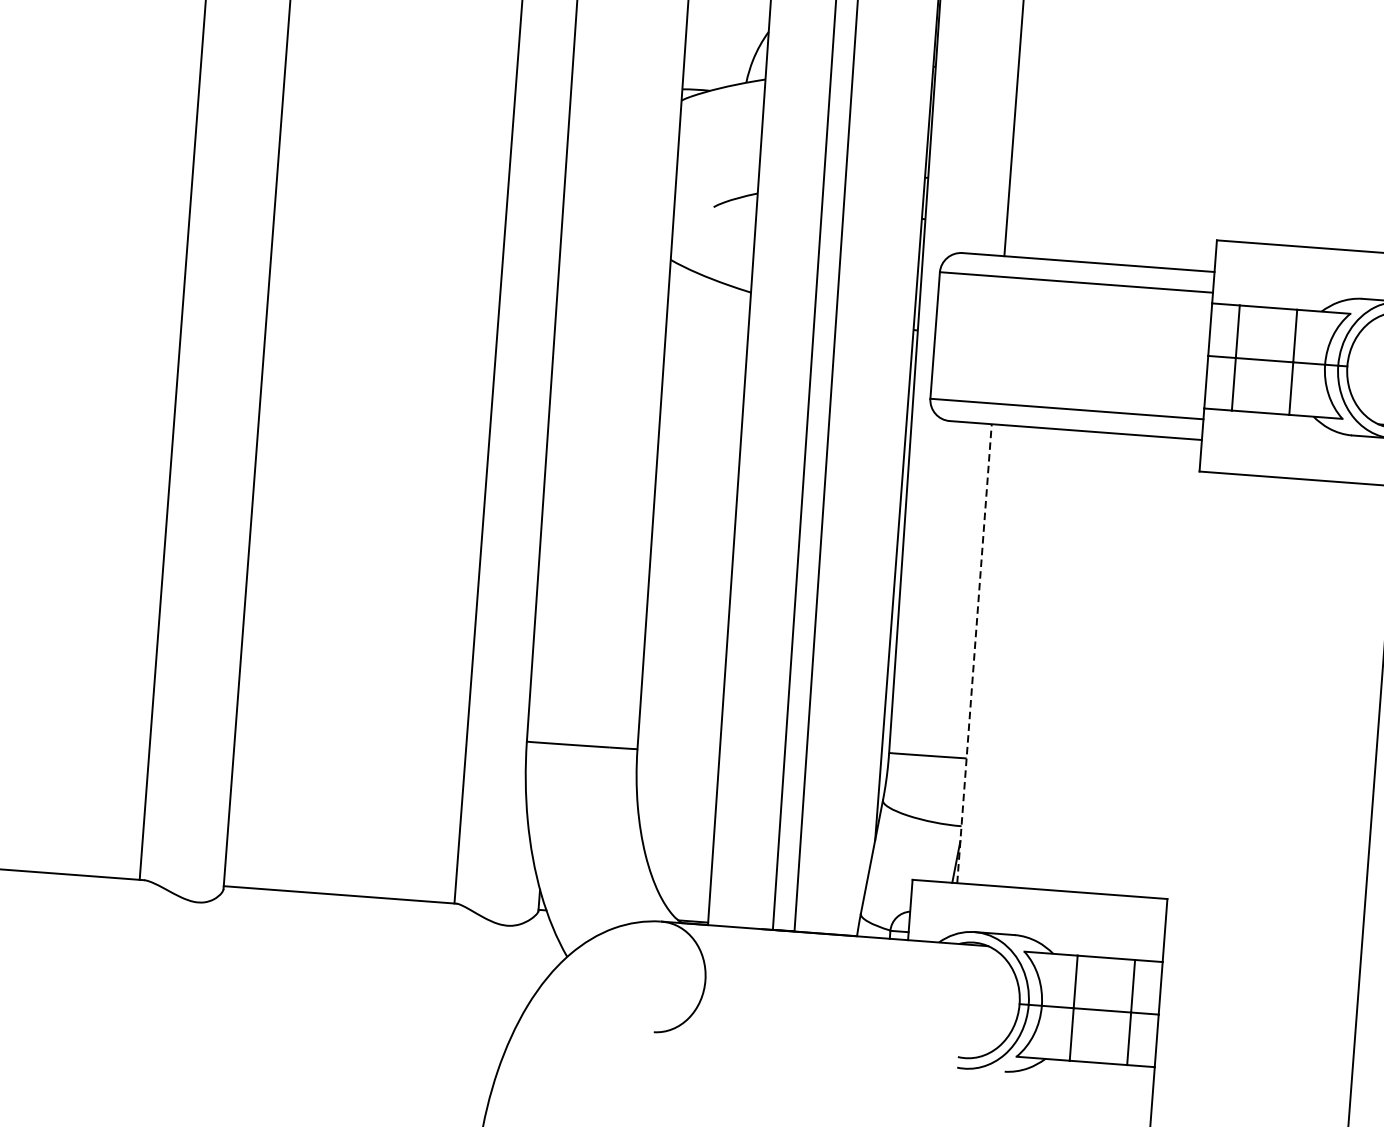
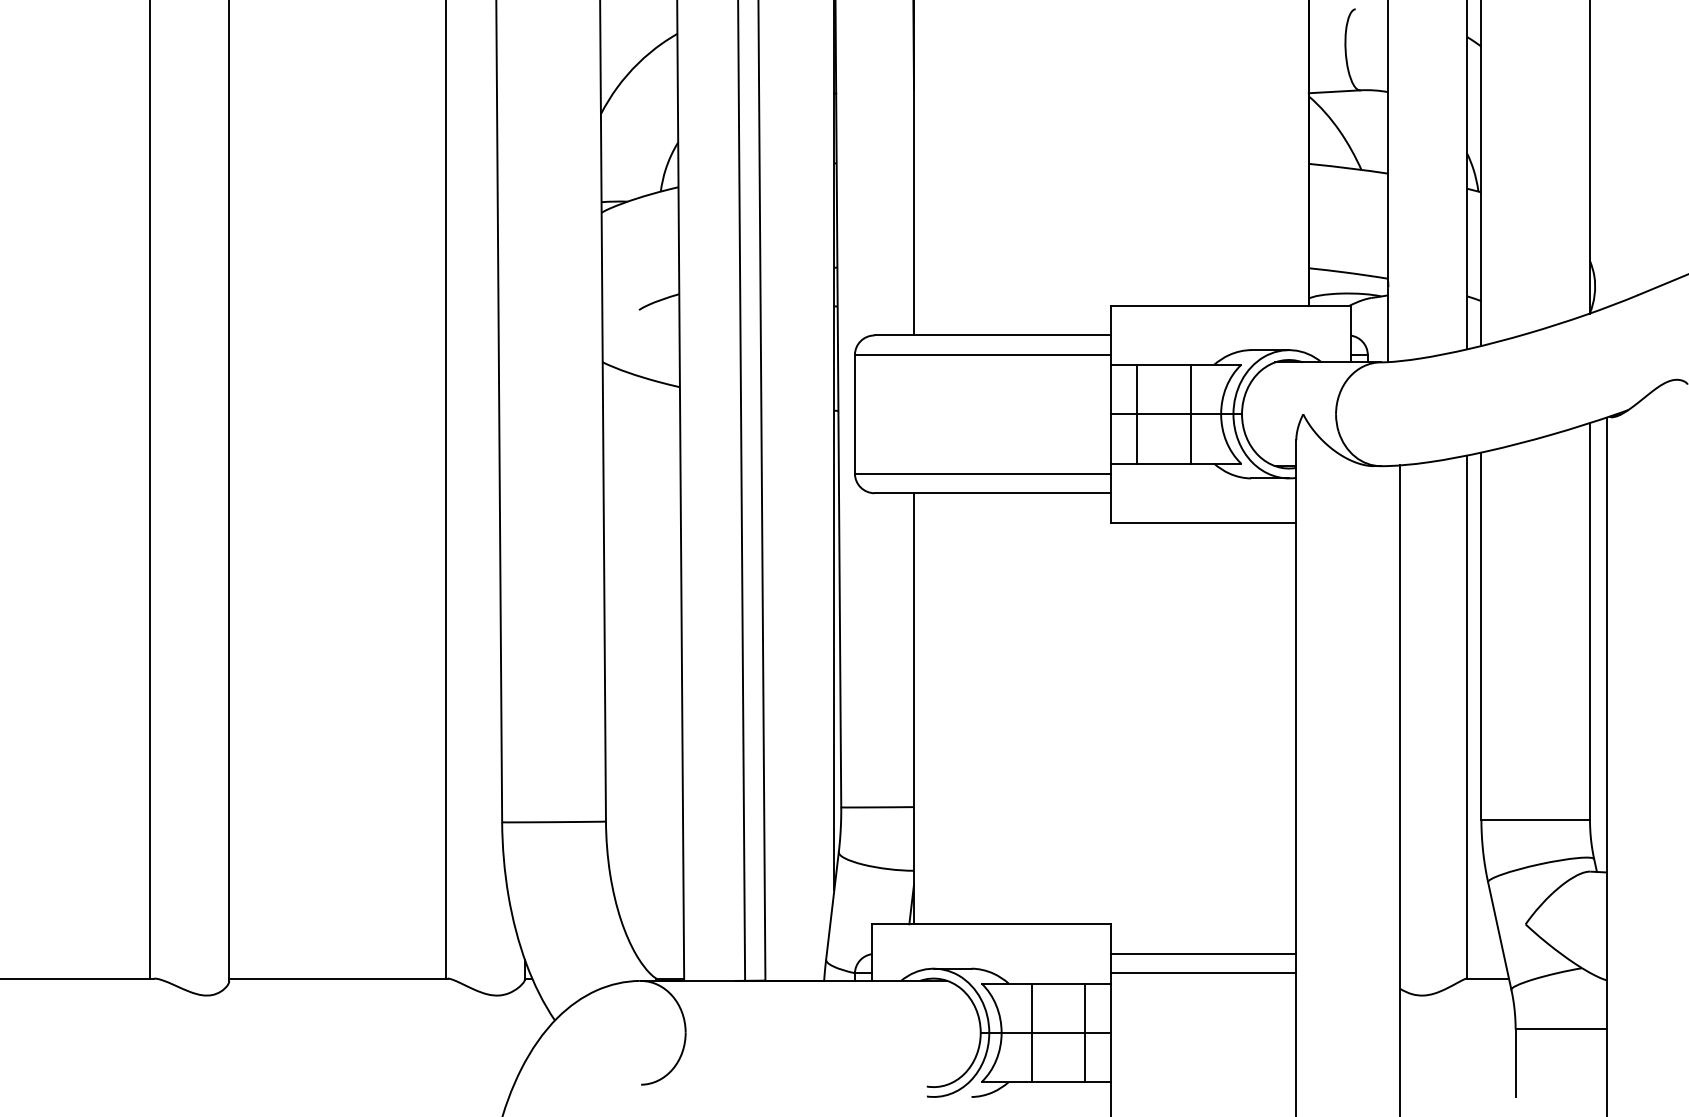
line: (975, 653) -> (914, 708), dashed -> solid
line: (1263, 938) -> (1203, 954), added
line: (1261, 958) -> (1203, 973), added

